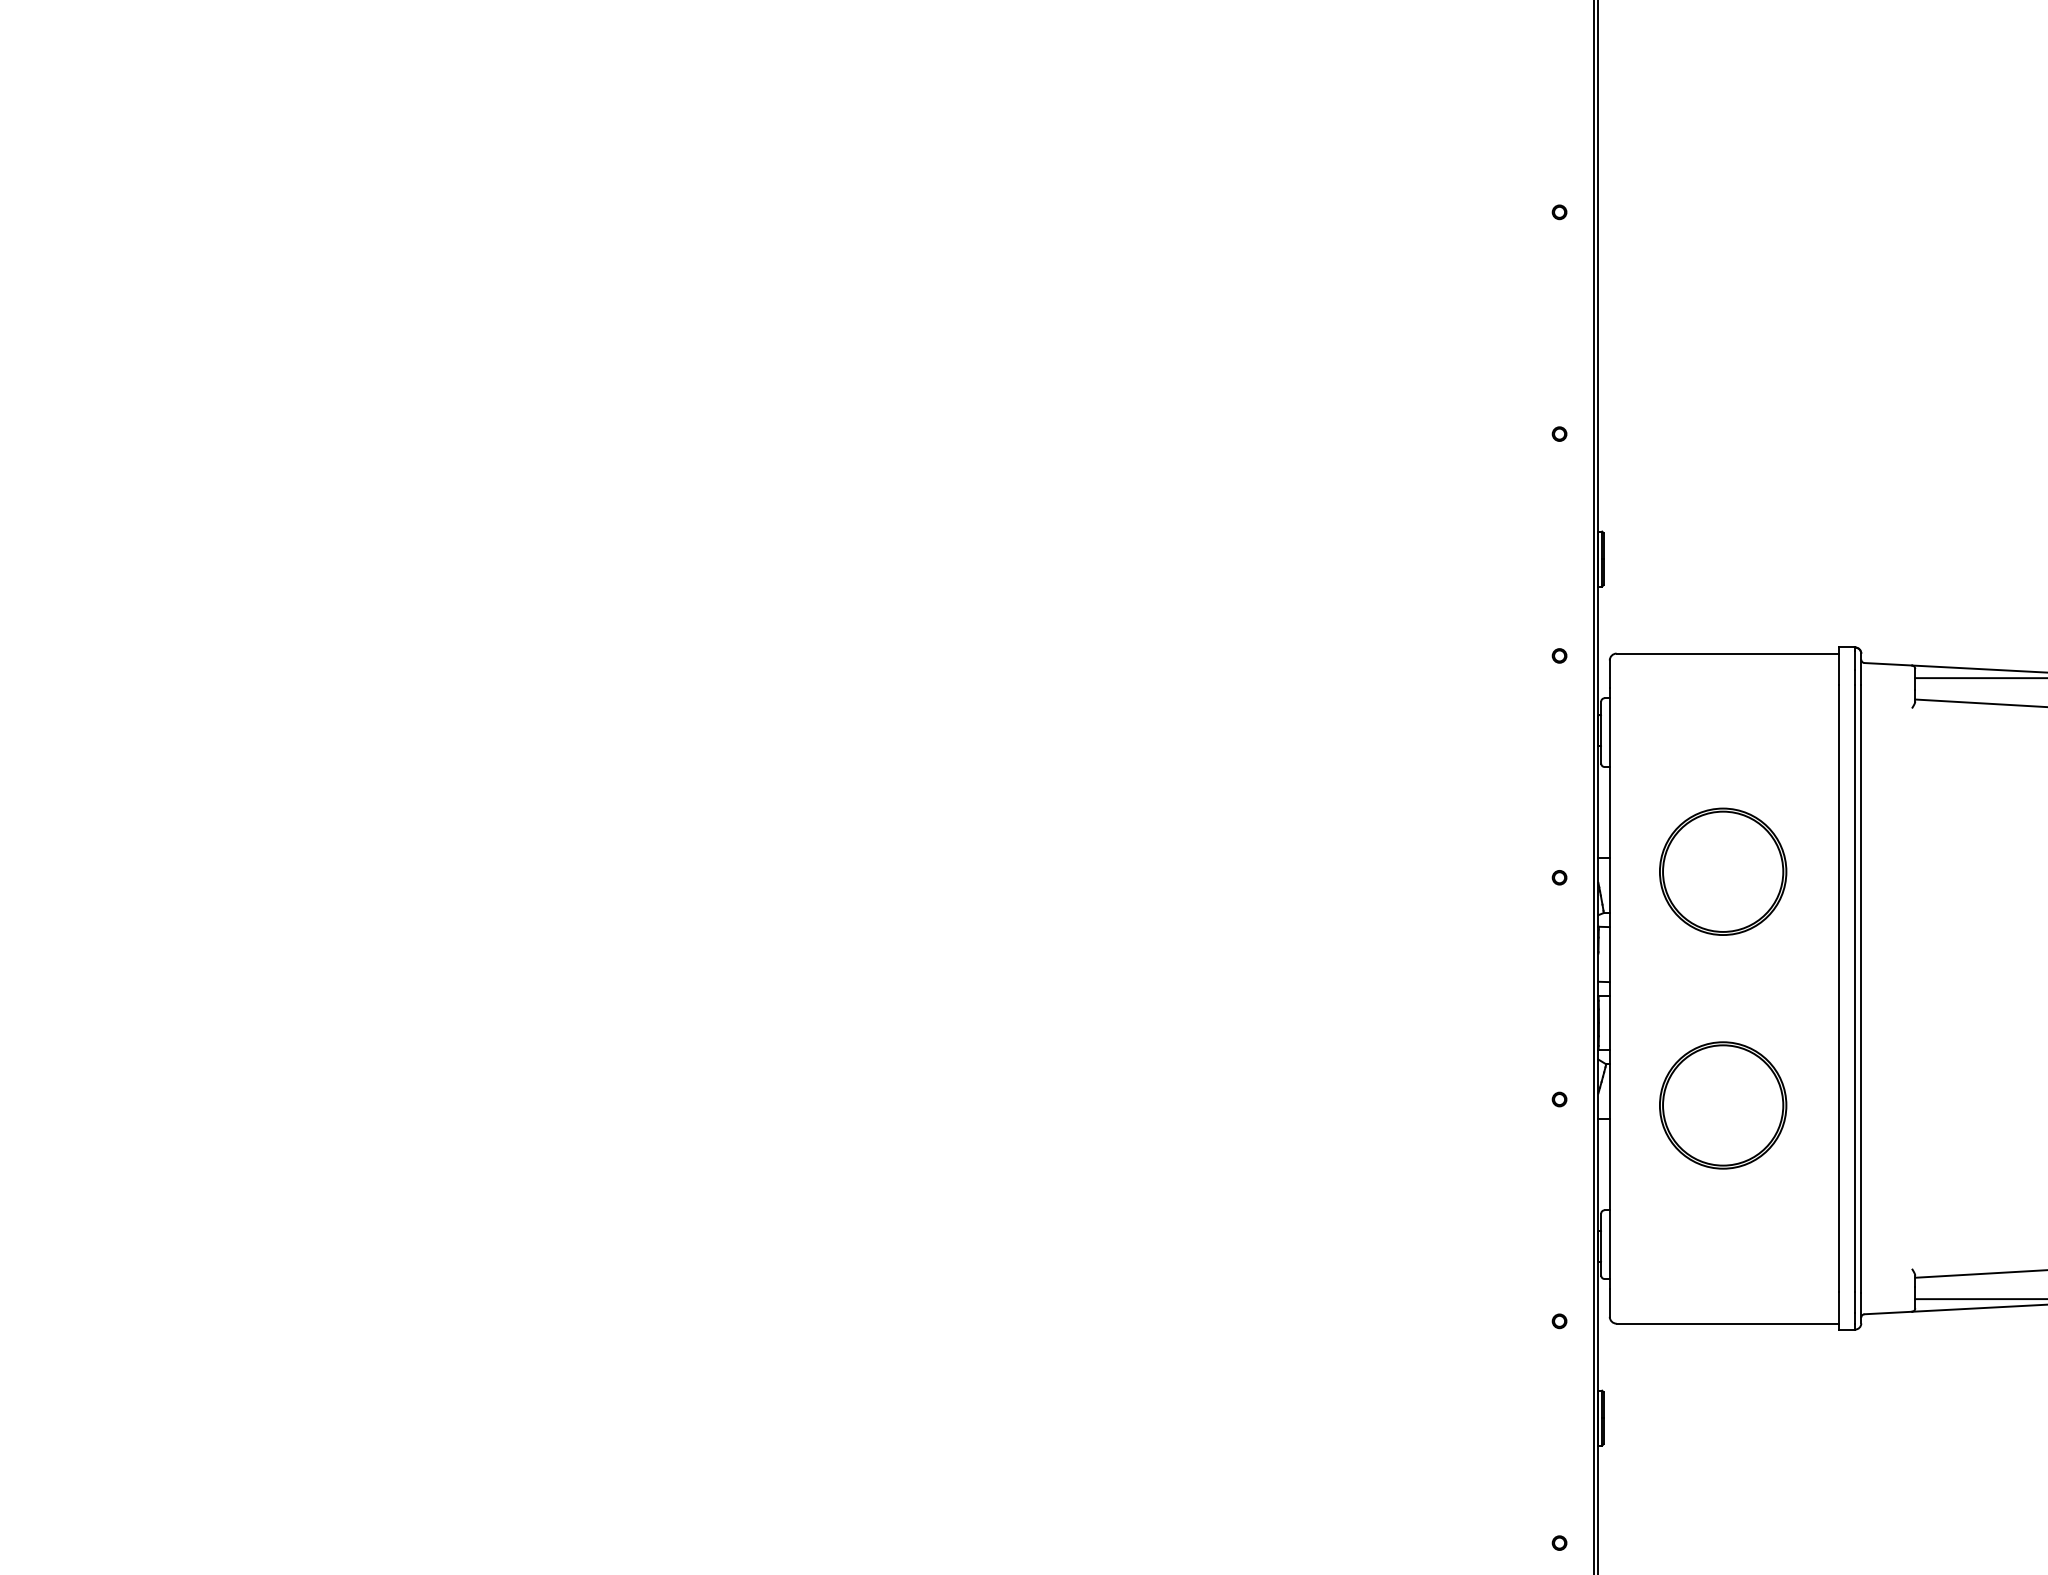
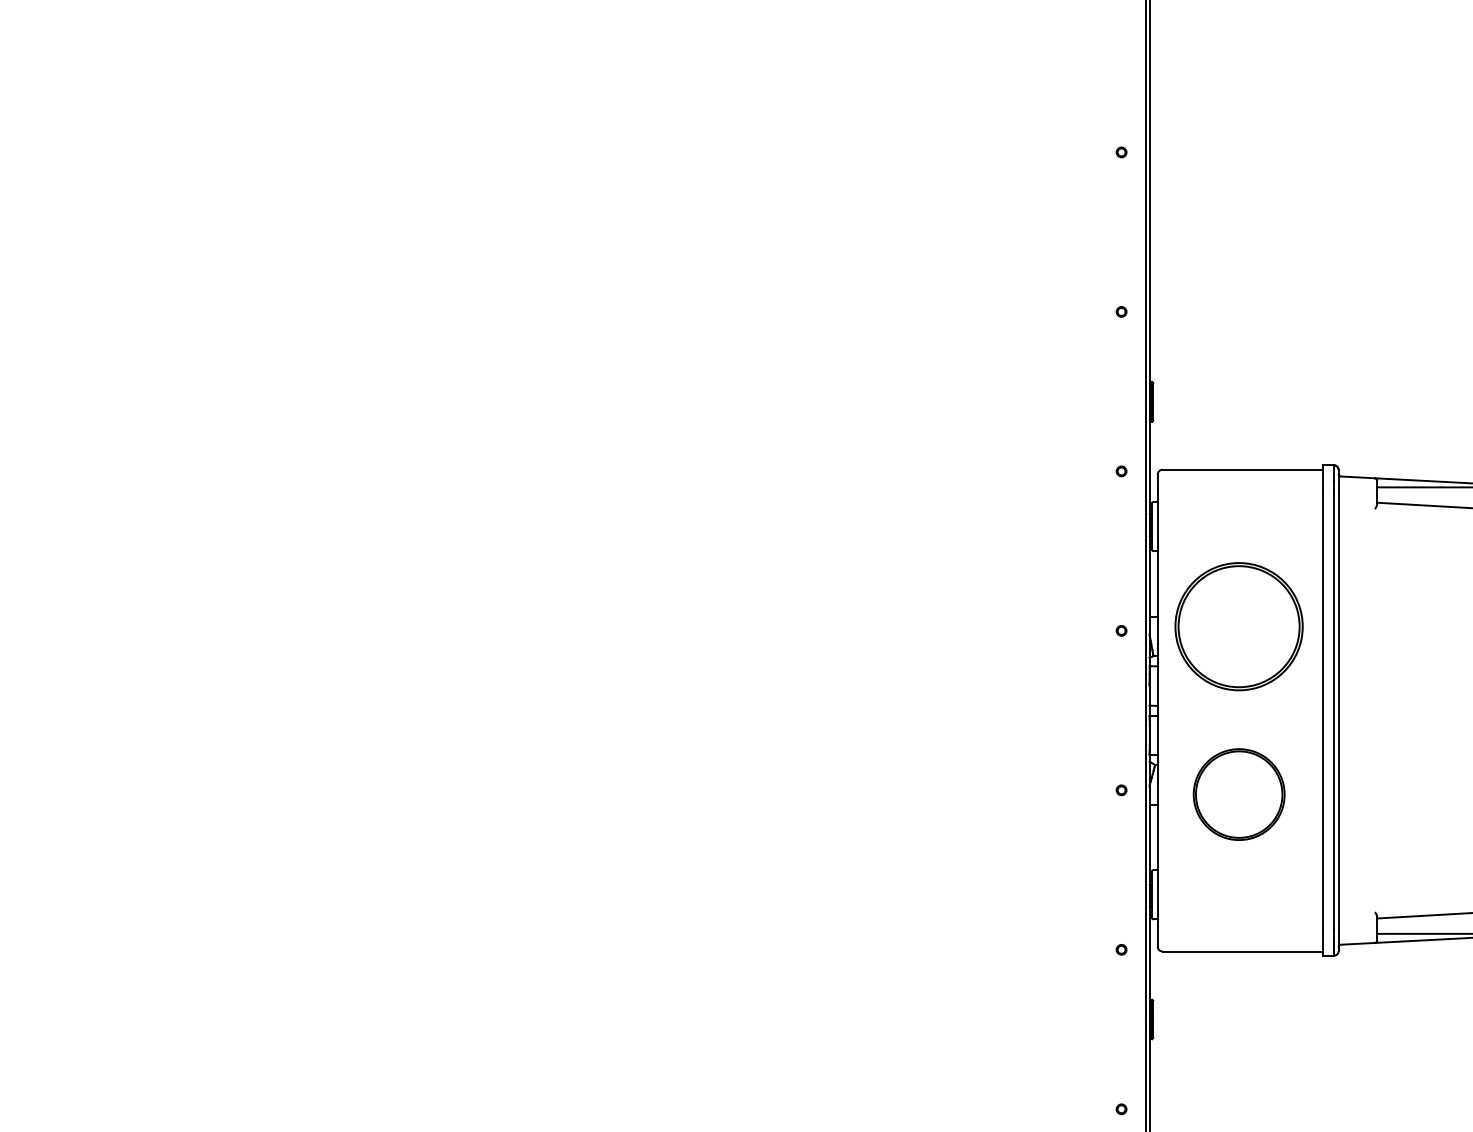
part: (1723, 871) -> (1239, 626), size x1.4

